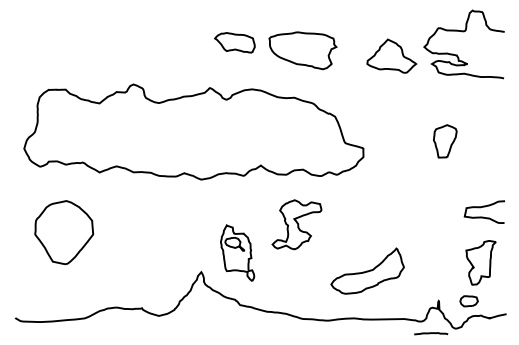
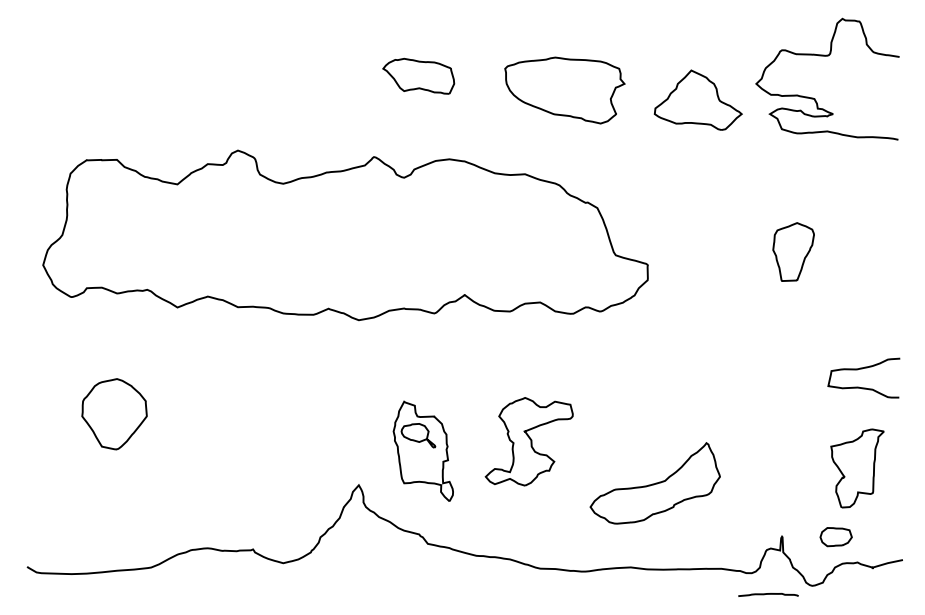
part: (302, 50) -> (564, 90), moved
part: (296, 224) -> (528, 441), moved
part: (64, 231) -> (114, 412), size x0.62

